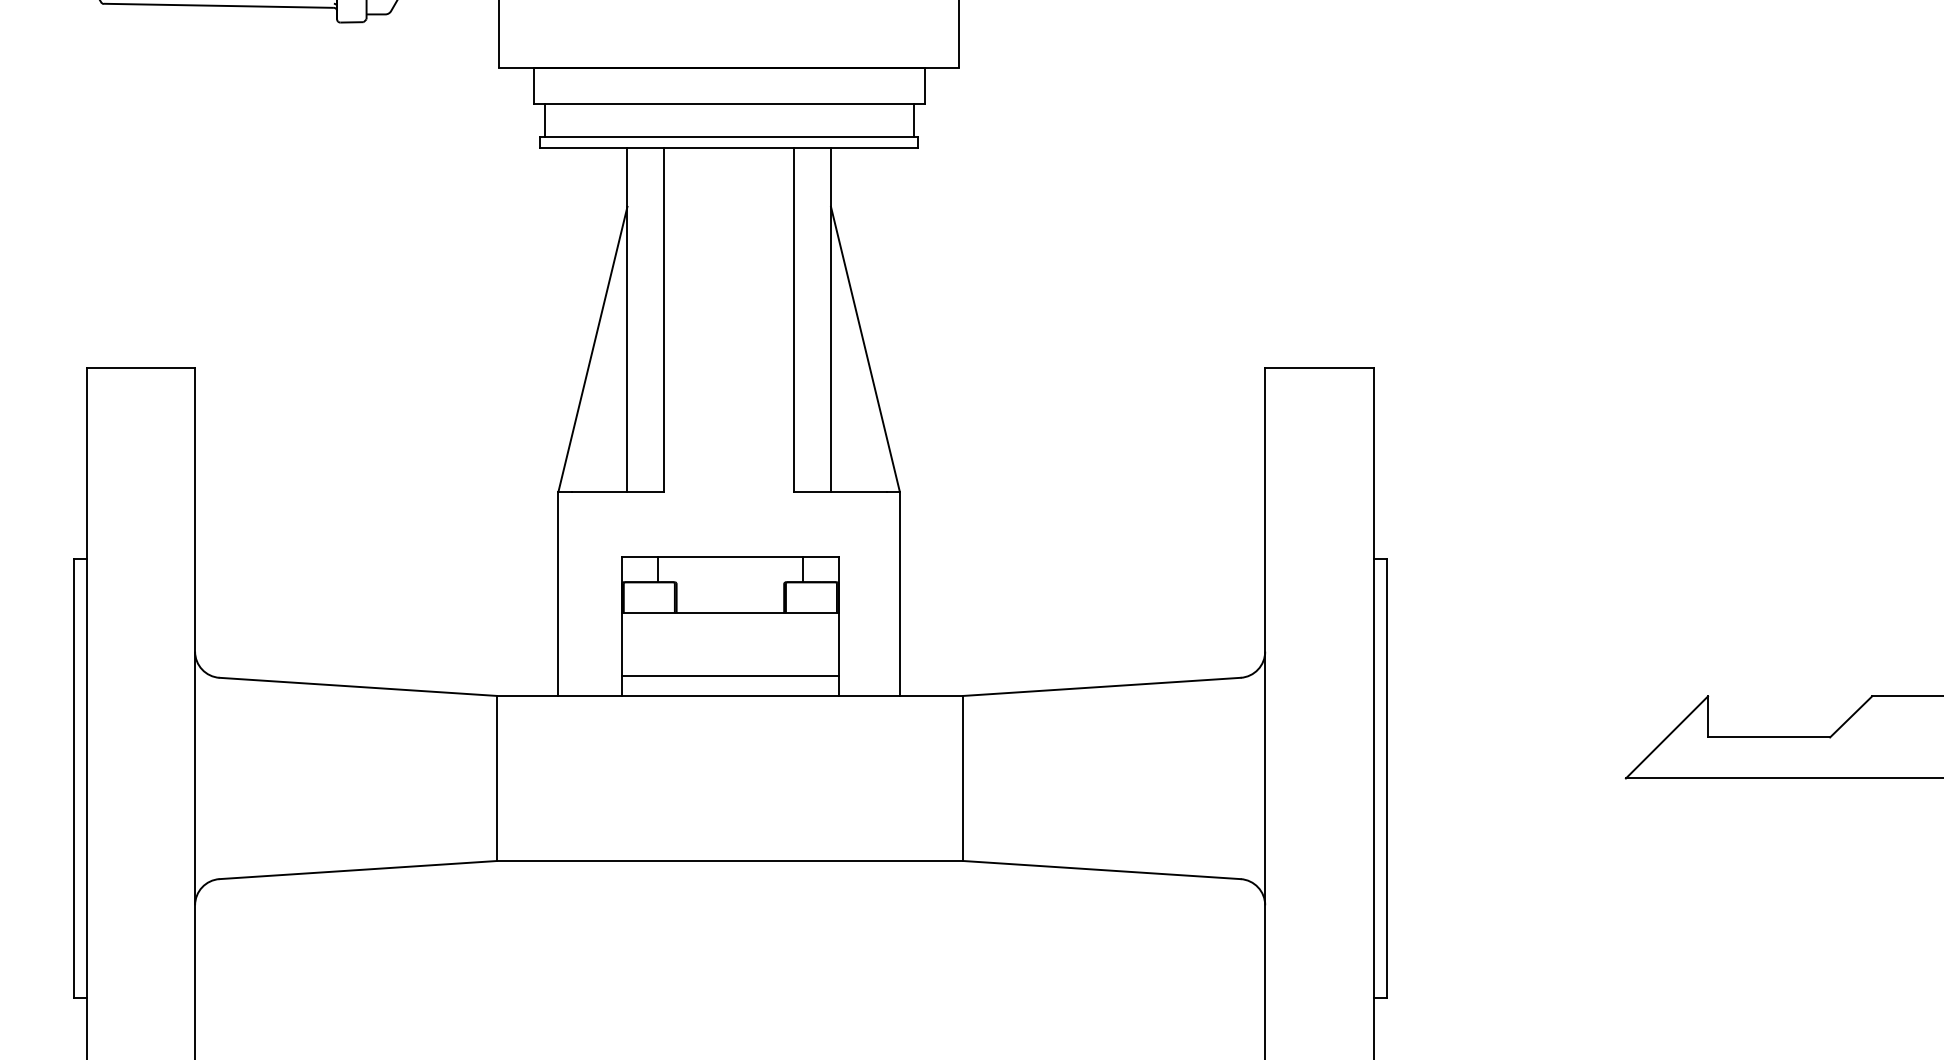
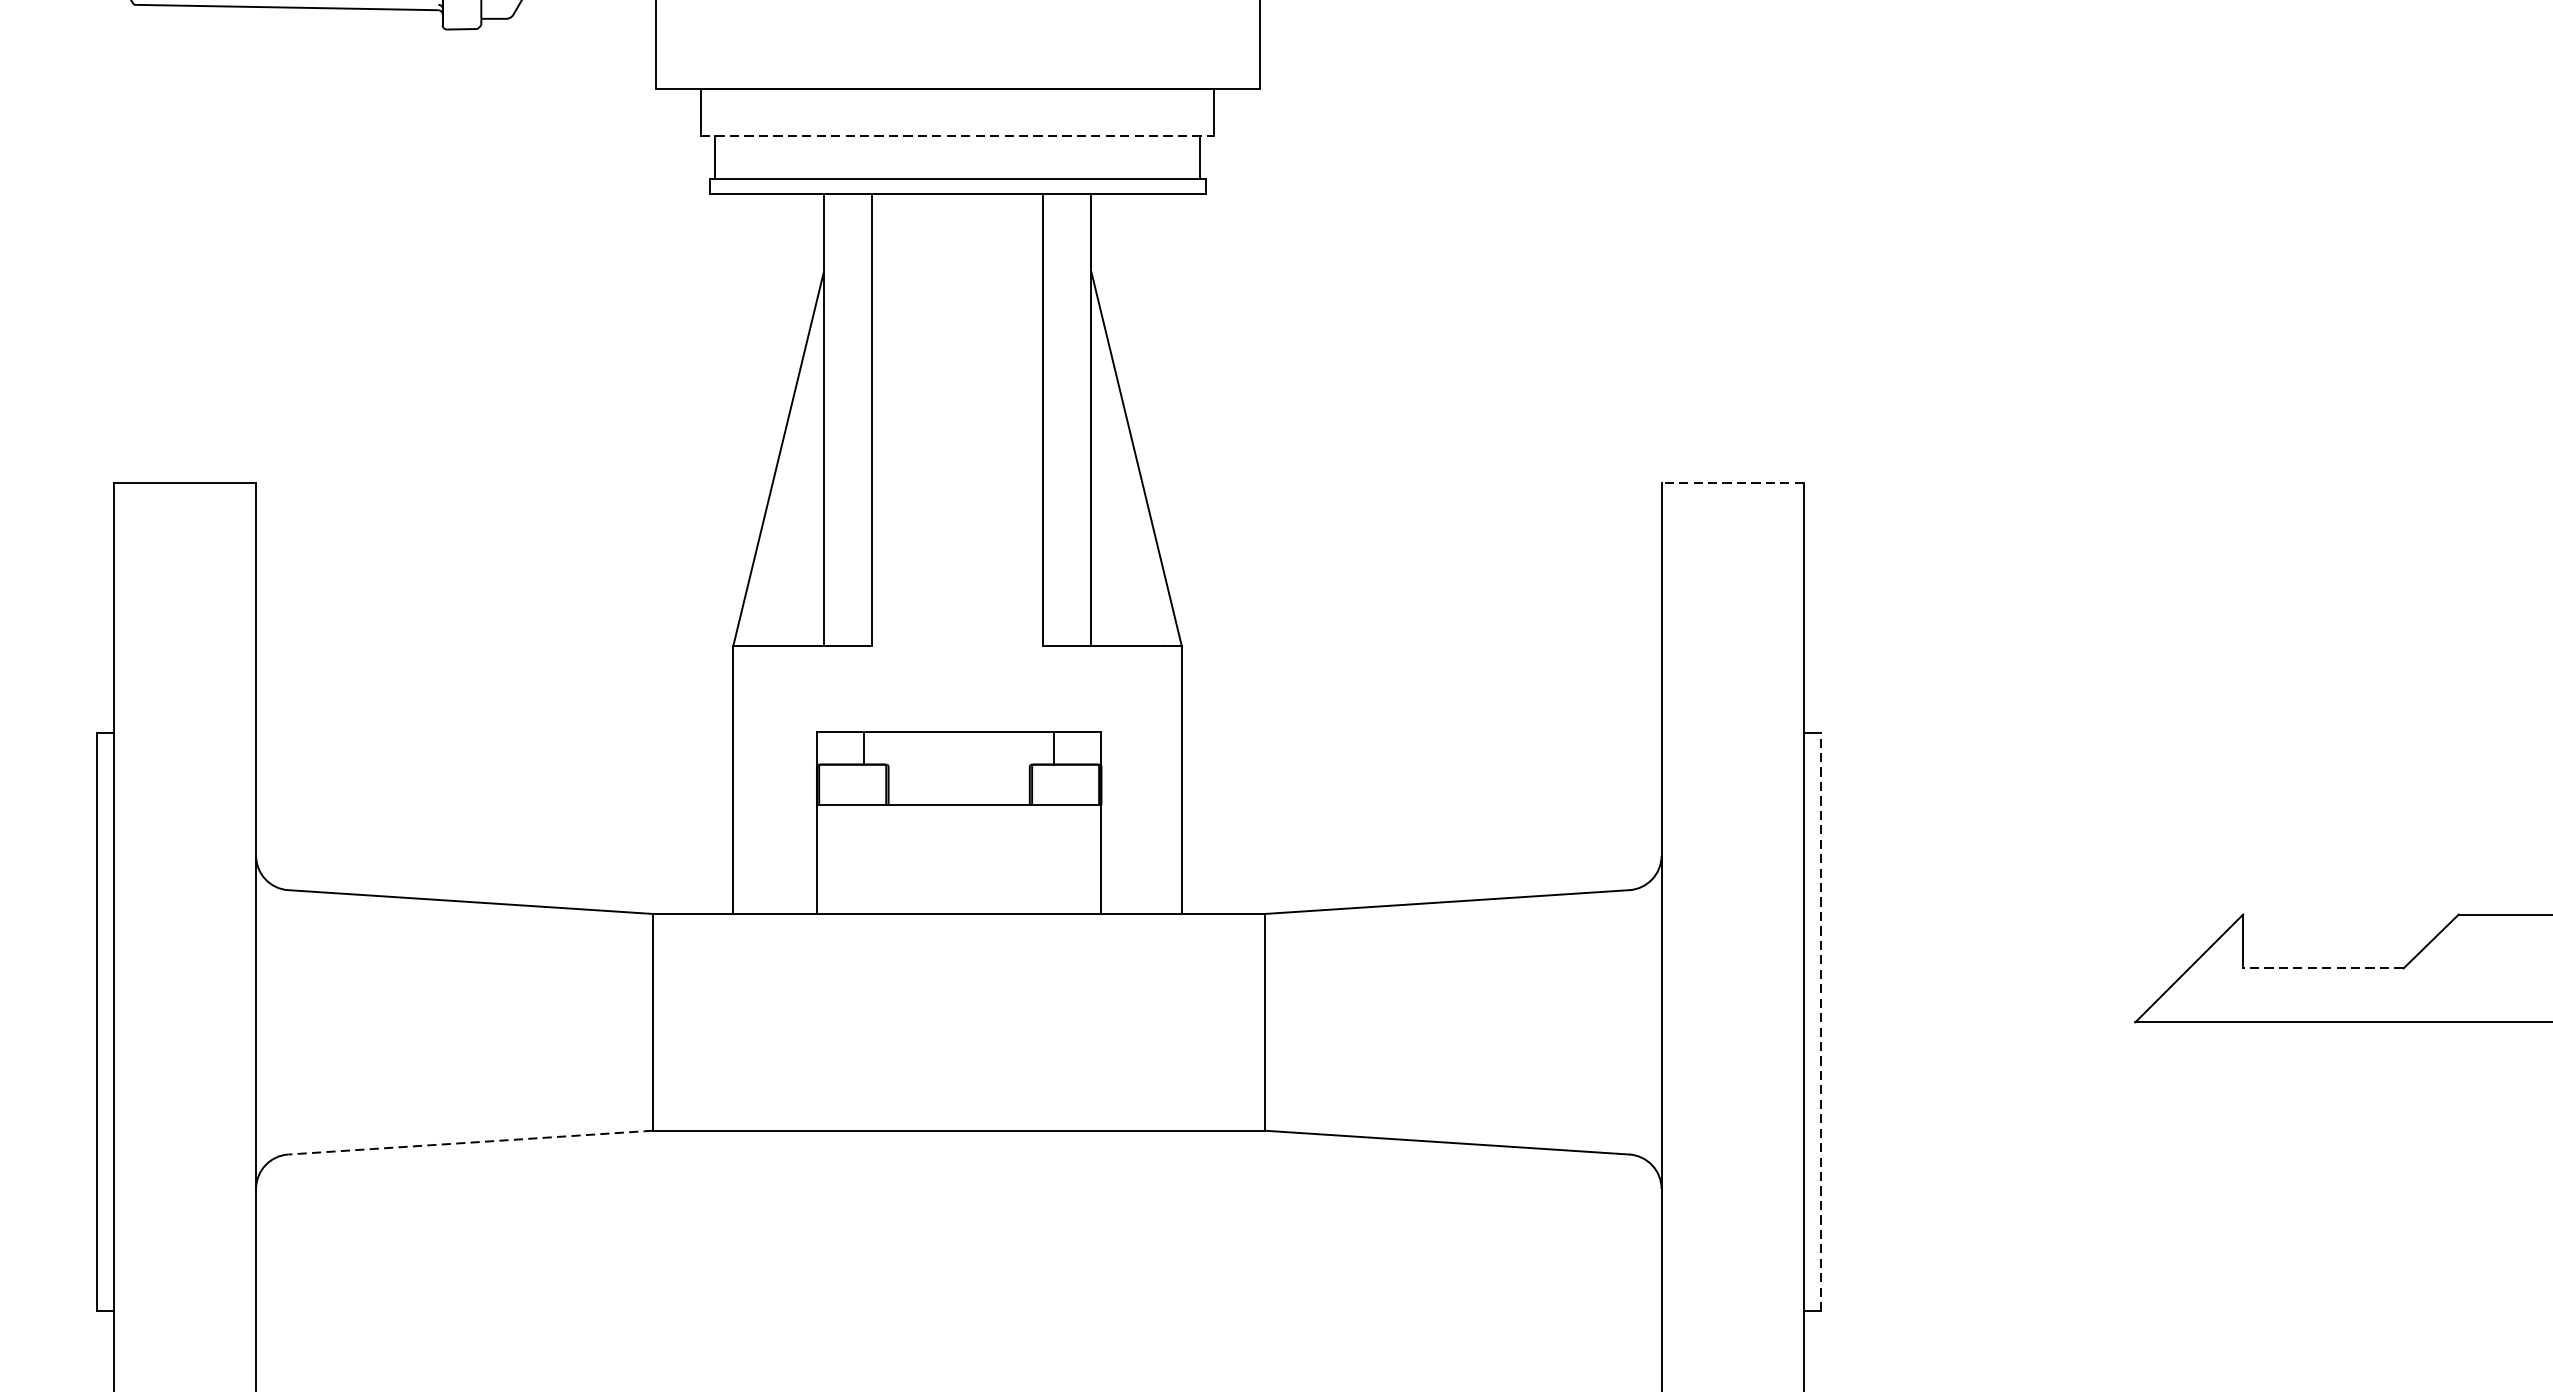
line: (729, 103) -> (958, 135), solid -> dashed
line: (1318, 368) -> (1731, 483), solid -> dashed
line: (730, 675) -> (959, 887), removed
line: (1768, 737) -> (2322, 968), solid -> dashed
line: (1386, 778) -> (1820, 1022), solid -> dashed
line: (357, 870) -> (469, 1143), solid -> dashed

